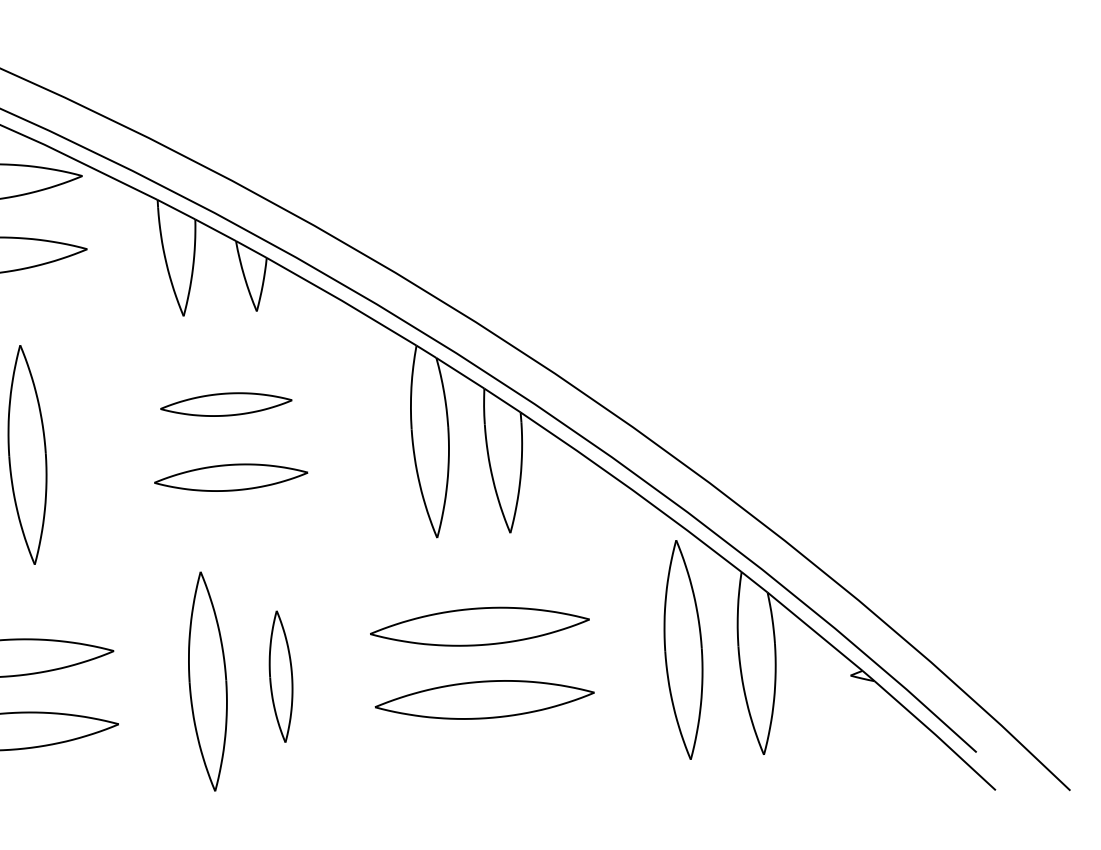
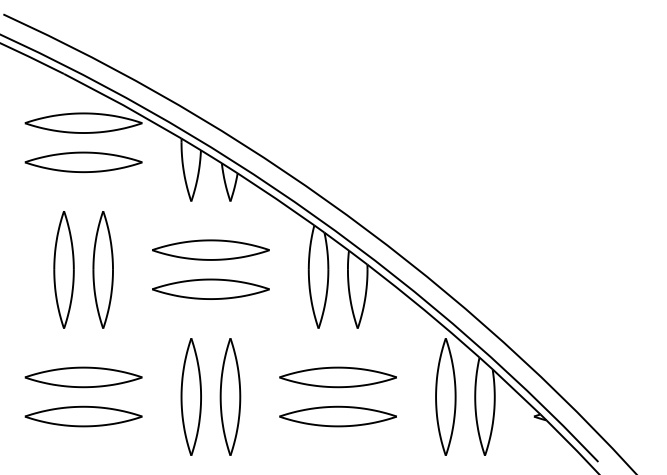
part: (225, 403) -> (210, 249), size x1.67
part: (230, 476) -> (210, 288), size x1.43
part: (281, 675) -> (230, 396), size x1.67

